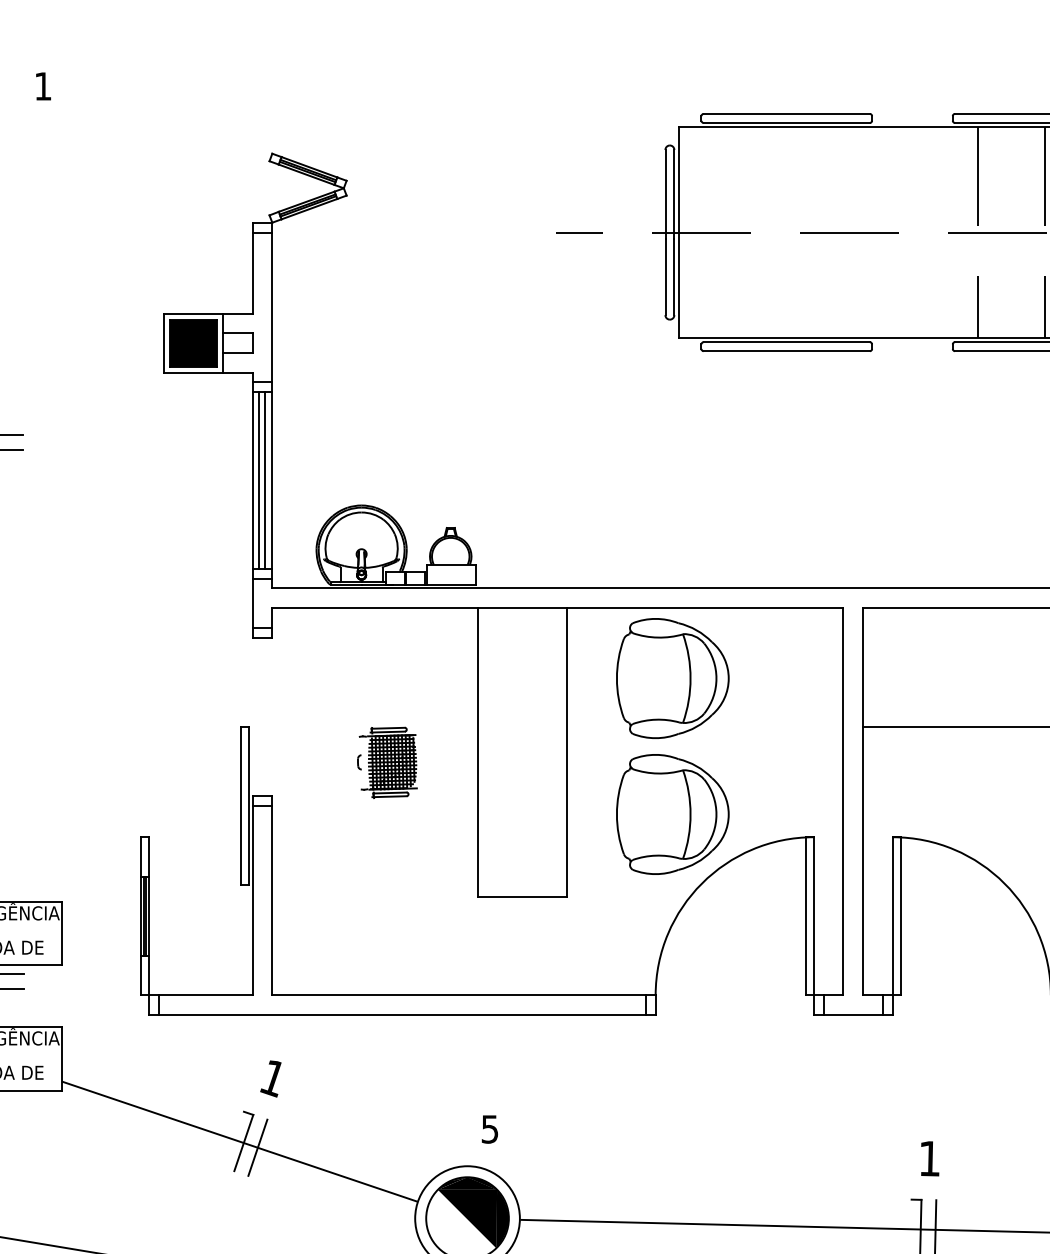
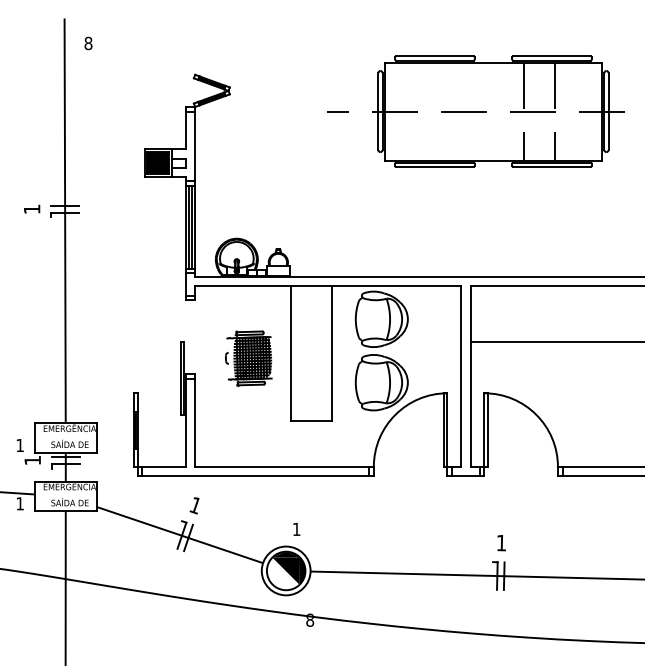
text: (43, 86) -> (88, 43), 1 -> 8
part: (386, 762) -> (248, 358), size x1.67
text: (489, 1129) -> (296, 529), 5 -> 1

